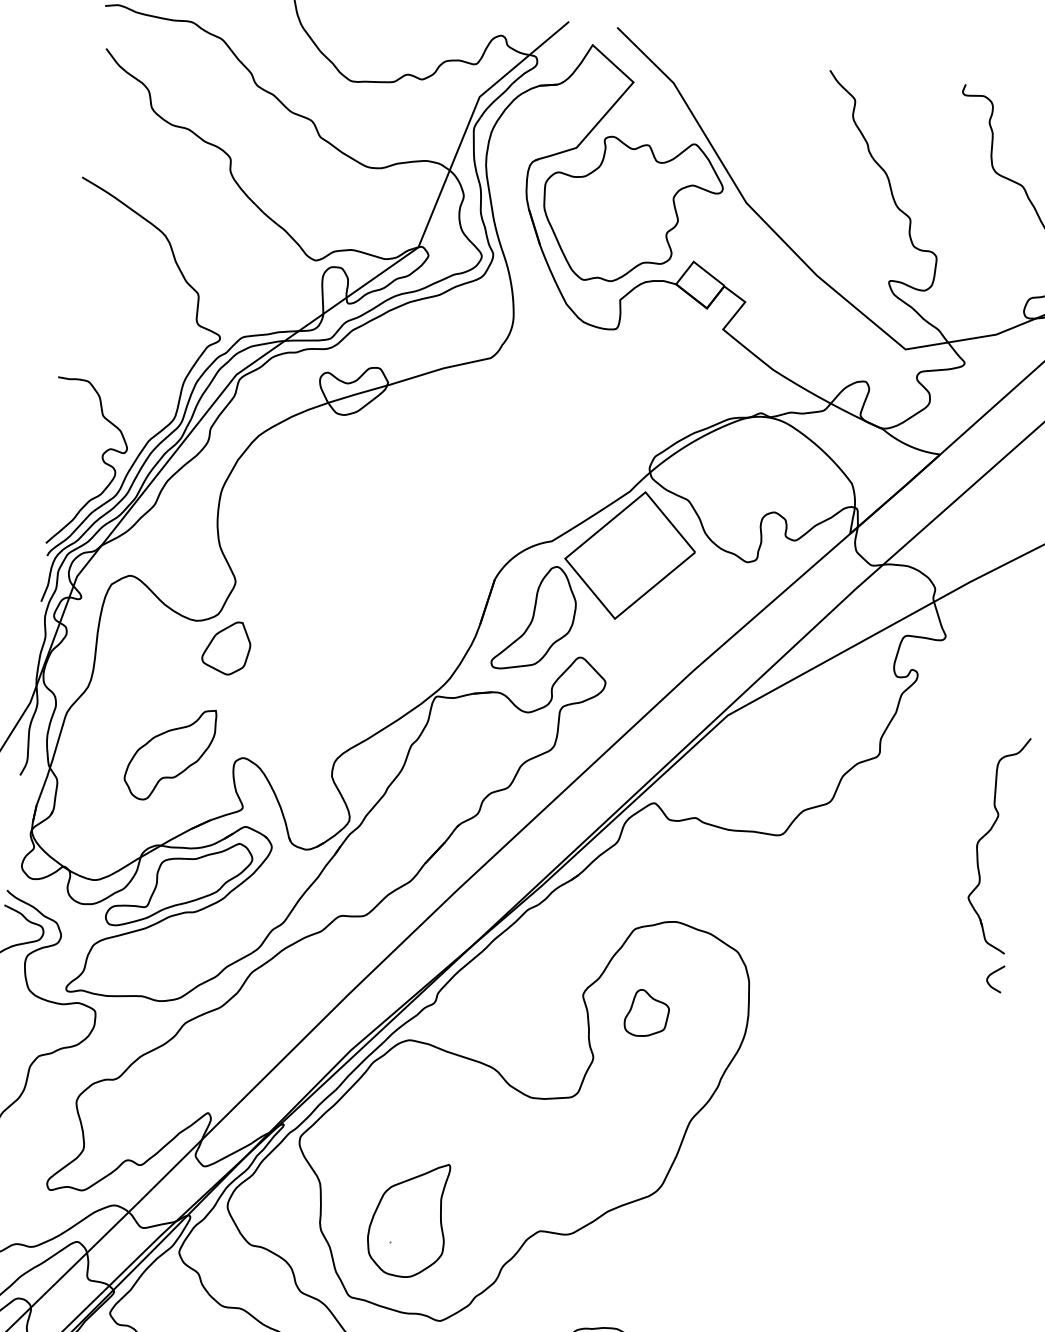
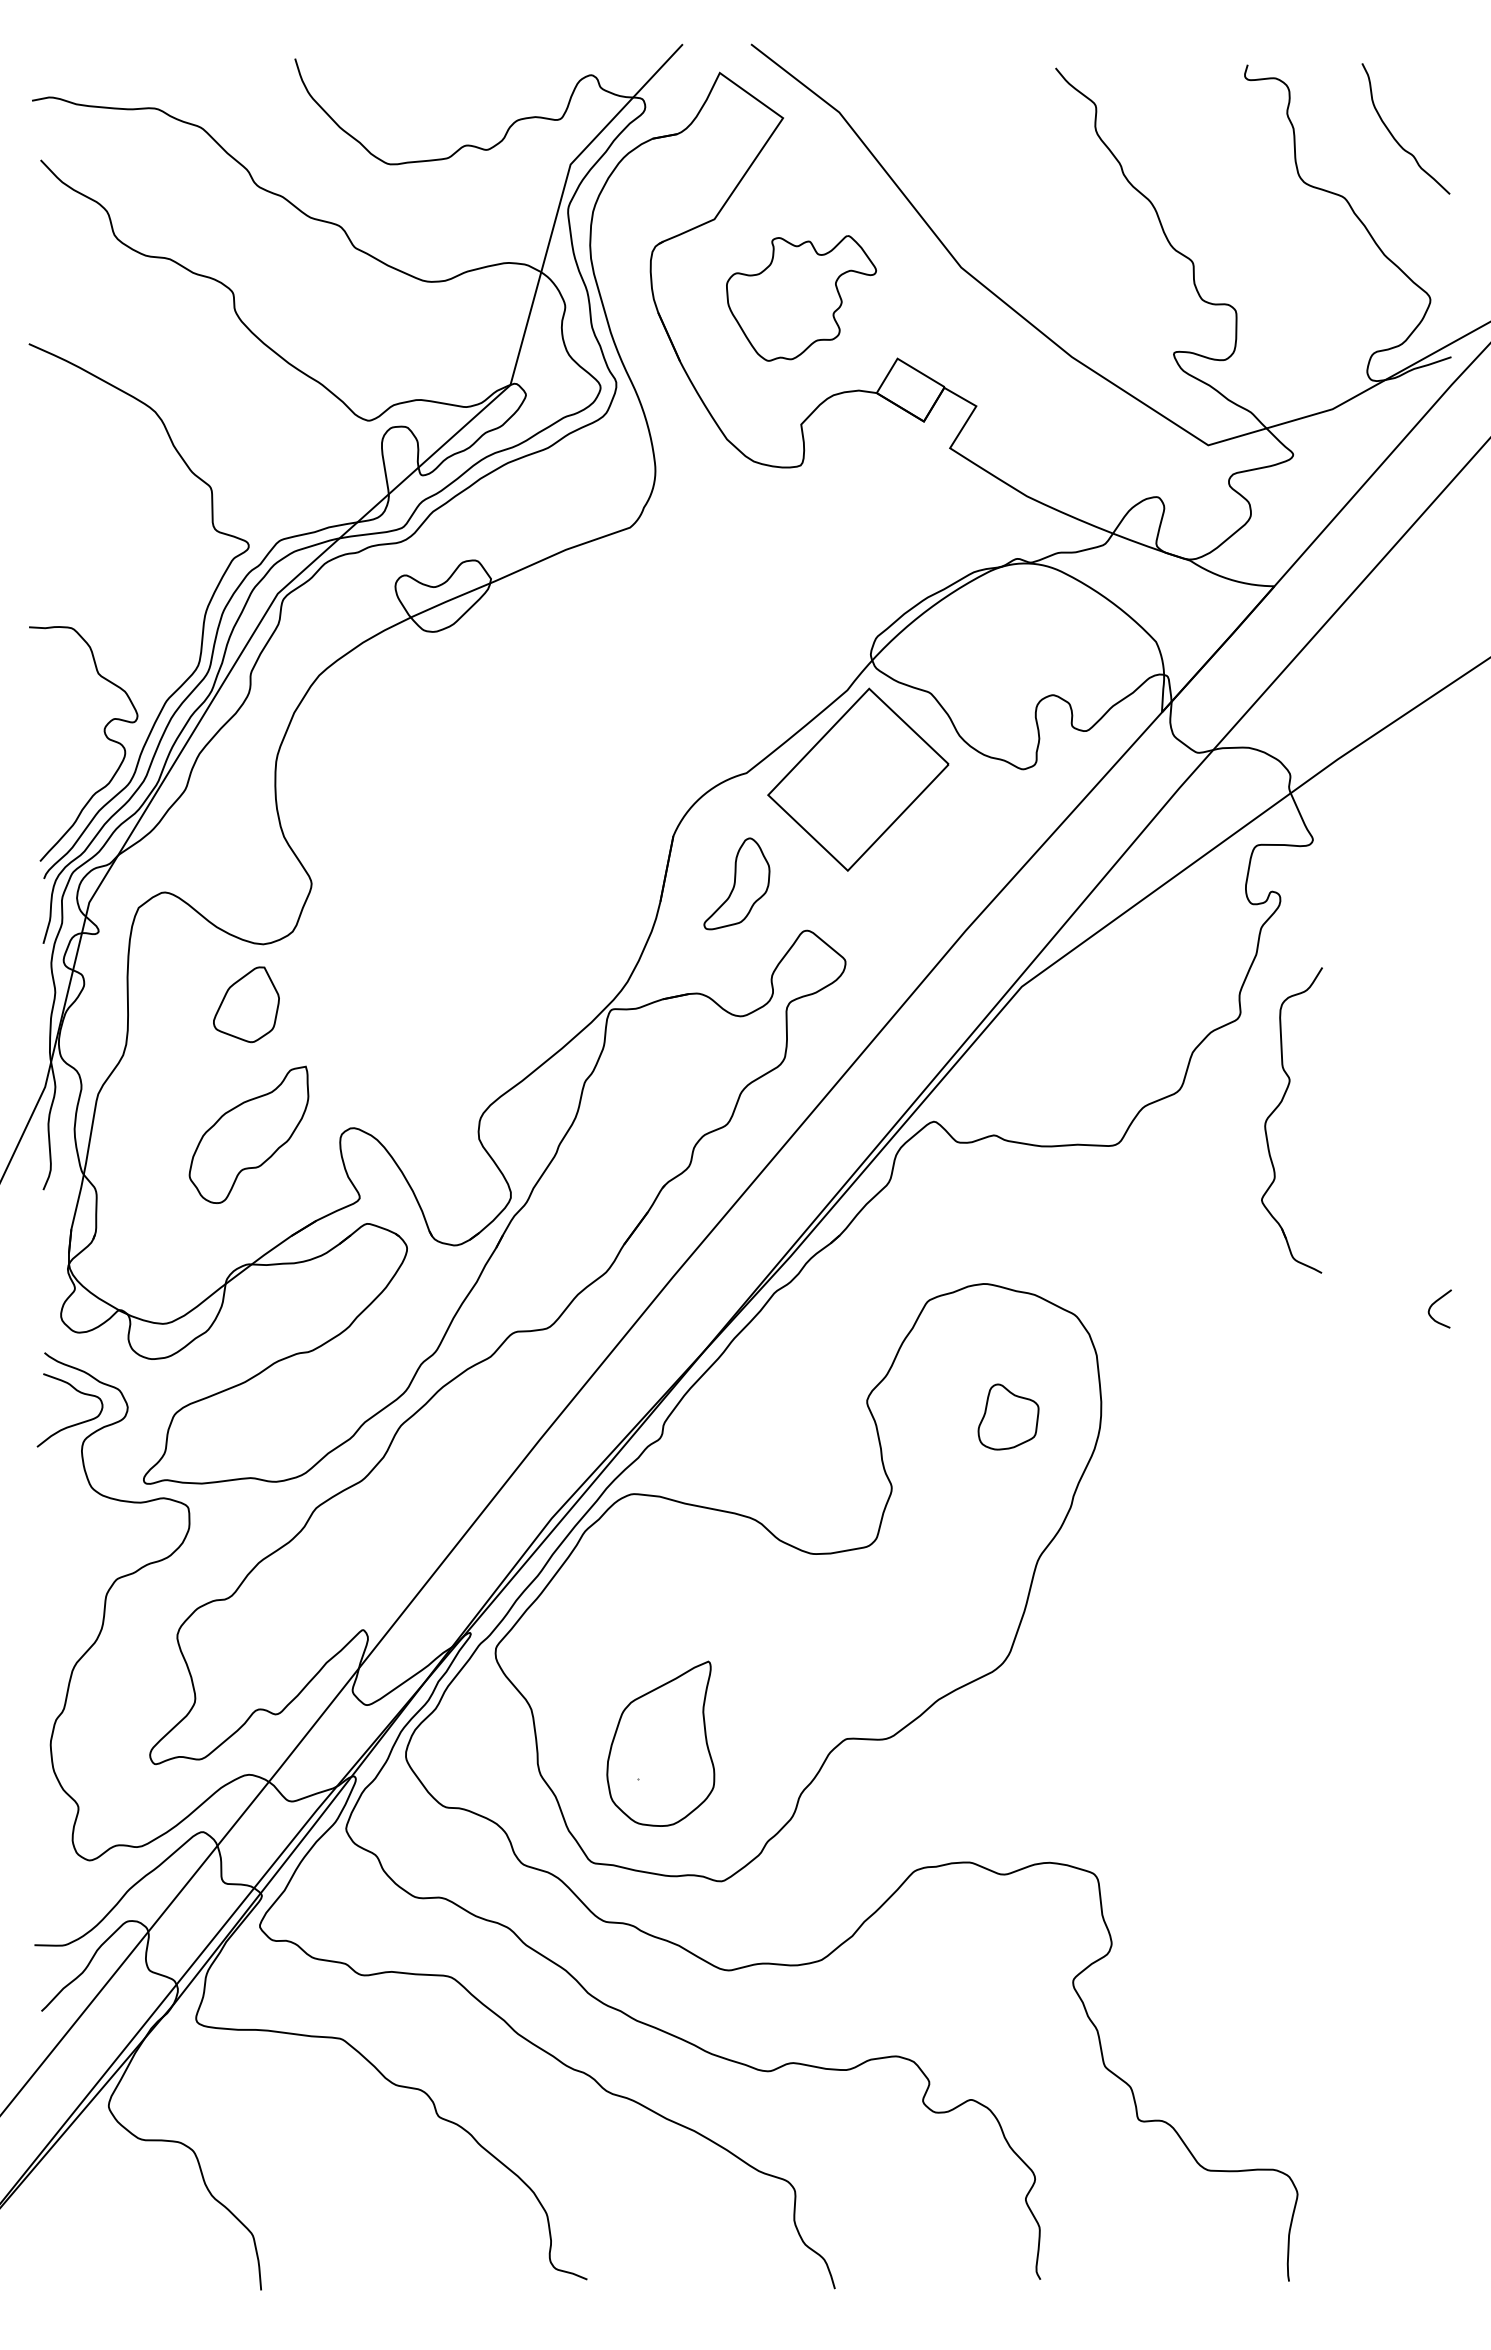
part: (631, 211) -> (801, 298), size x0.6
part: (535, 618) -> (736, 883), size x0.6
part: (226, 647) -> (246, 1004), moved
part: (988, 833) -> (1278, 1107), moved
part: (179, 884) -> (284, 1315), removed
part: (647, 1013) -> (1008, 1416), moved

